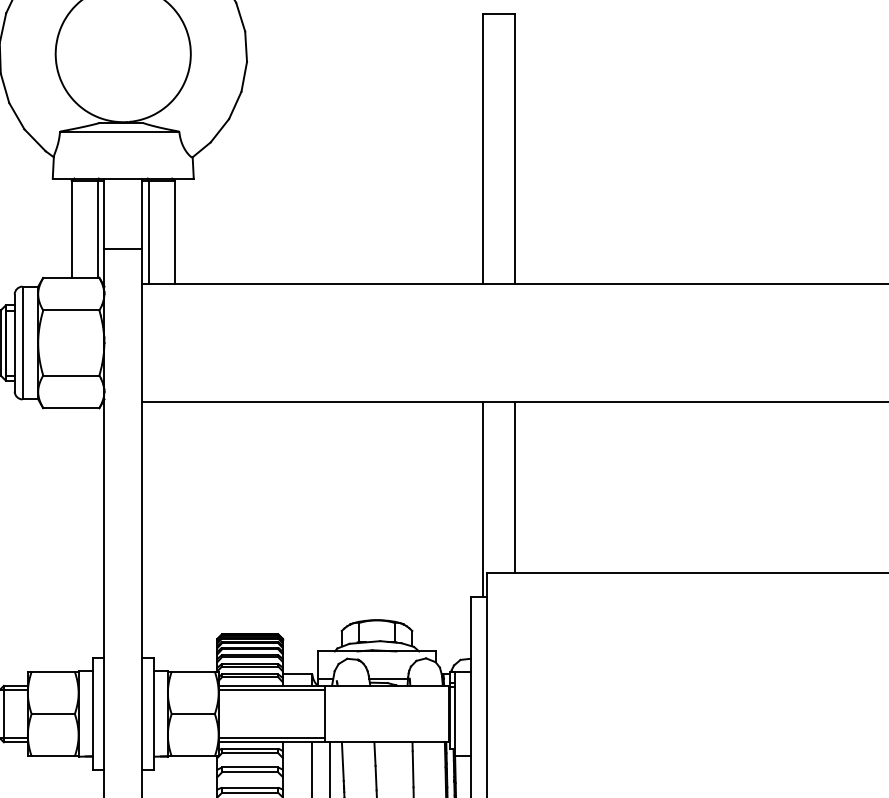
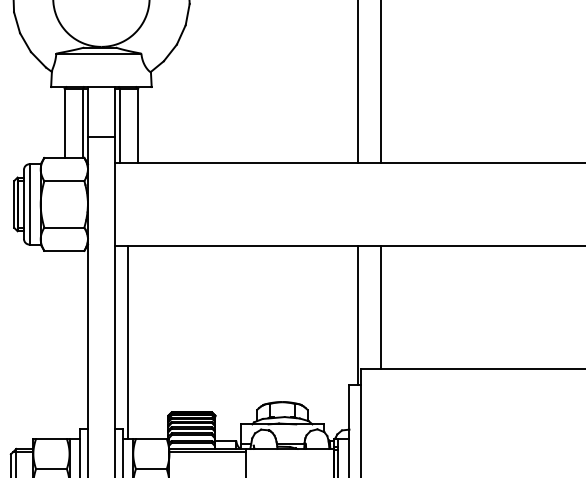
line: (160, 536) -> (127, 342), added

